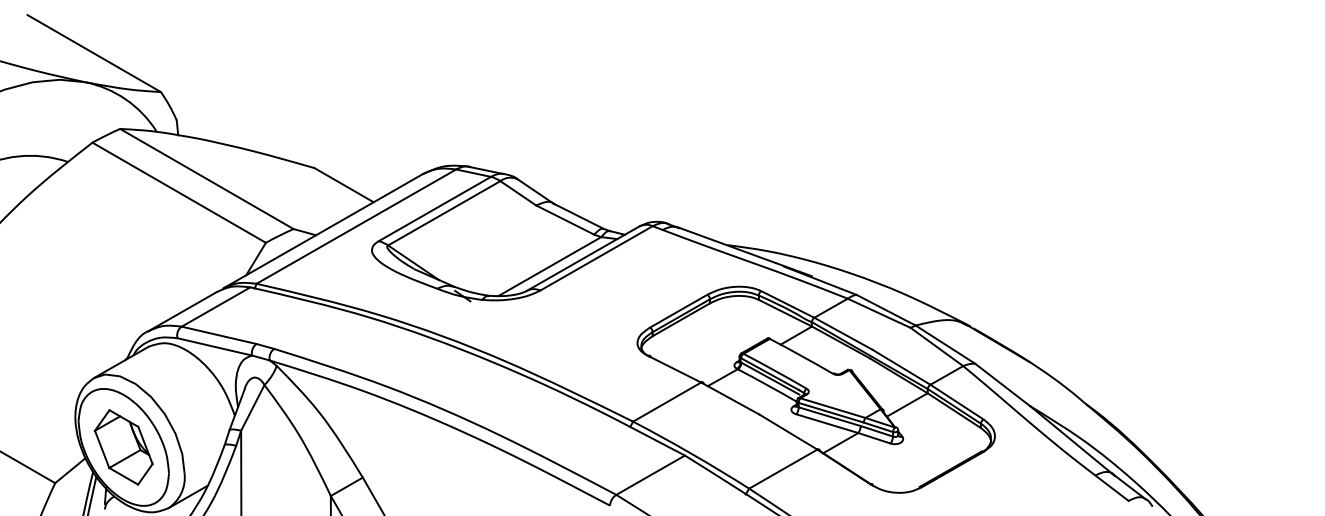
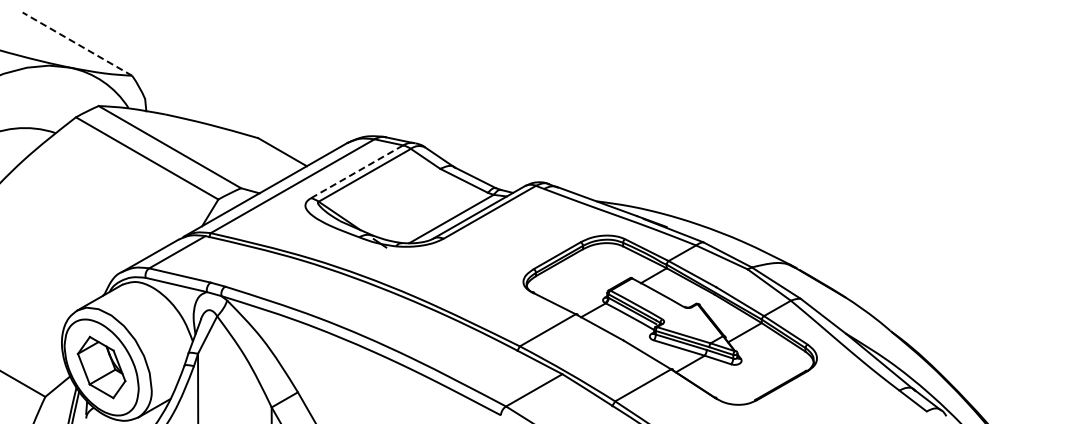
line: (93, 52) -> (76, 43), solid -> dashed
line: (435, 208) -> (357, 171), solid -> dashed

